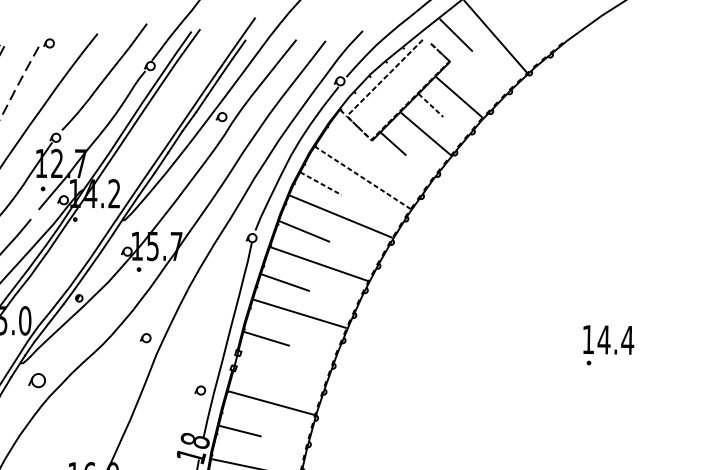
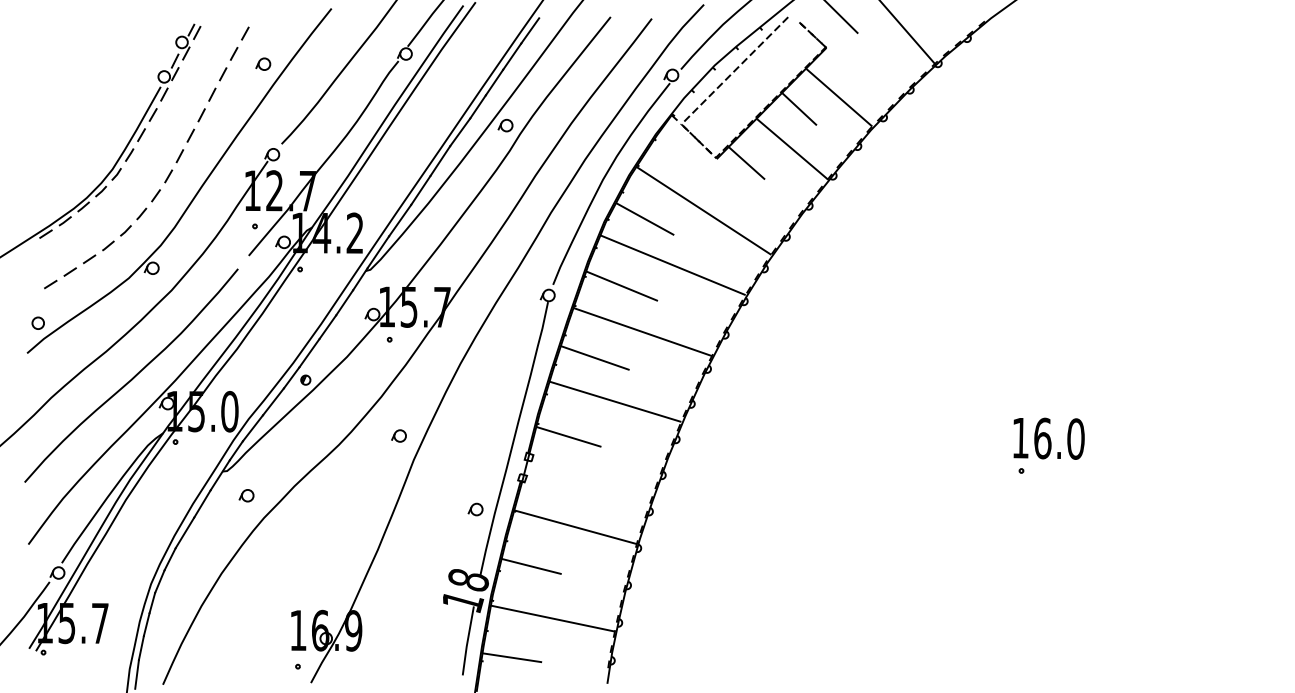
part: (49, 42) -> (263, 63), moved
line: (430, 105) -> (799, 109), dashed -> solid
line: (362, 177) -> (703, 210), dashed -> solid
line: (321, 183) -> (645, 219), dashed -> solid
text: (615, 339) -> (1058, 438), 14.4 -> 16.0
part: (37, 380) -> (246, 495), size x0.62

